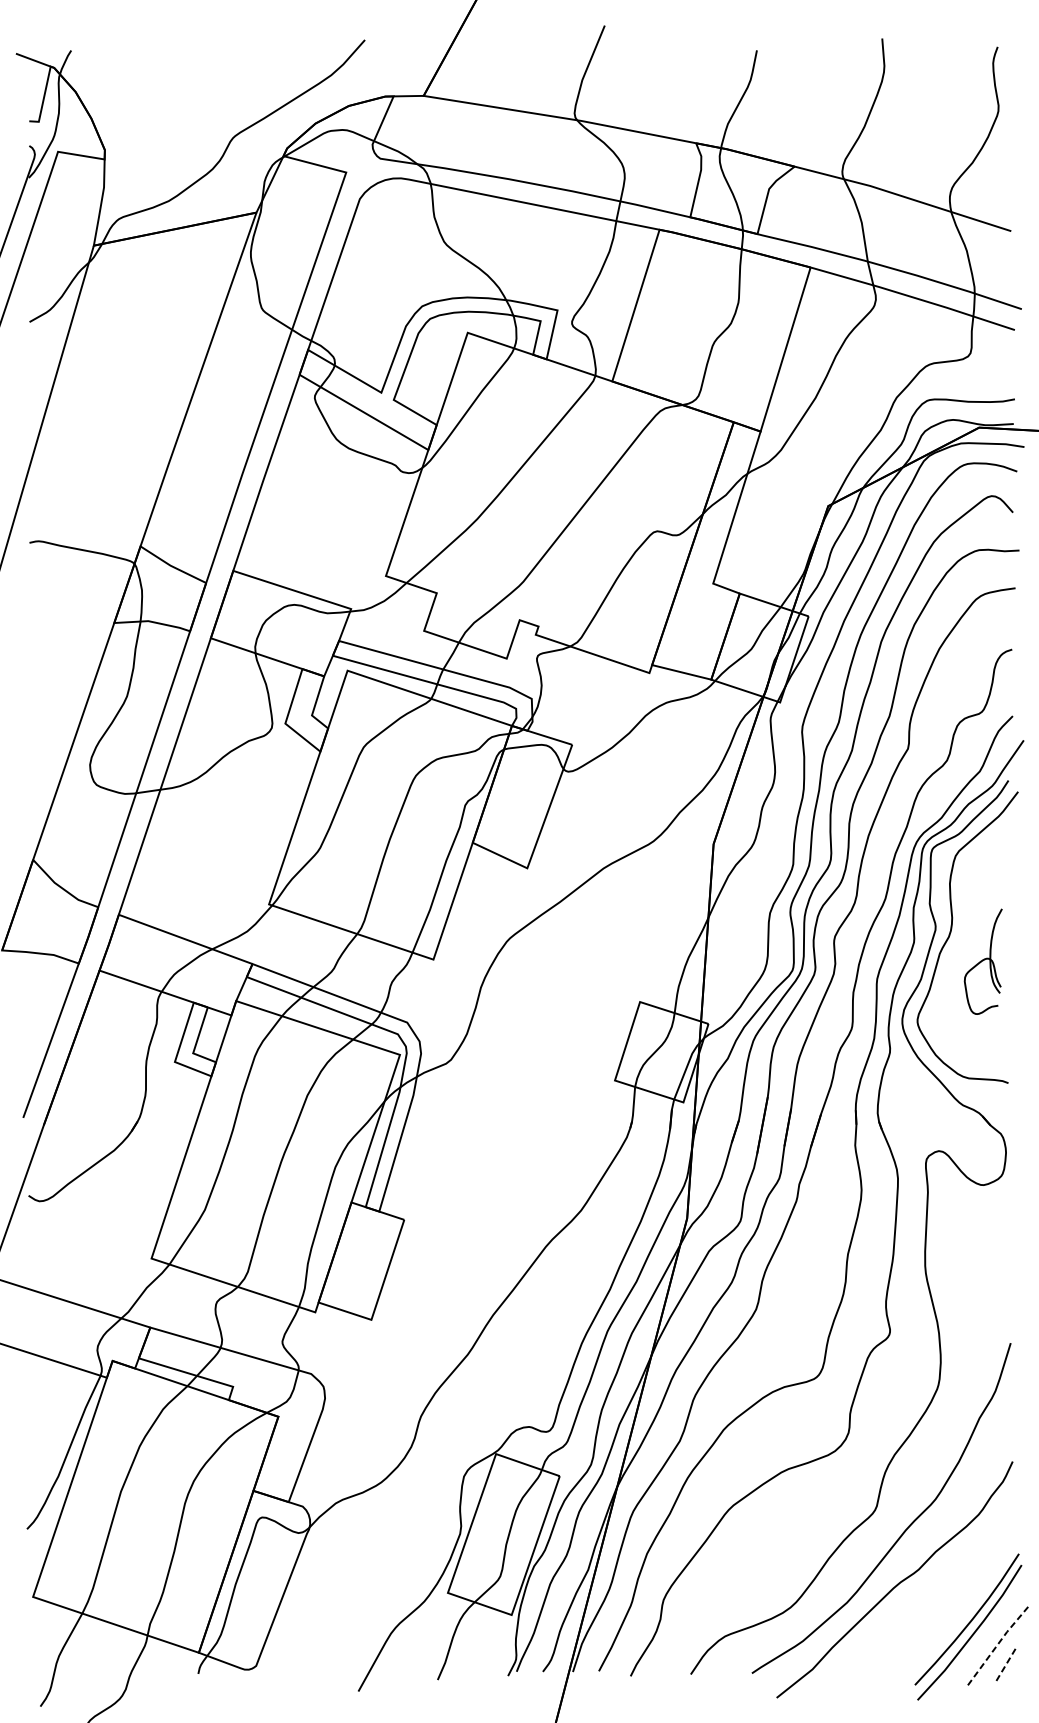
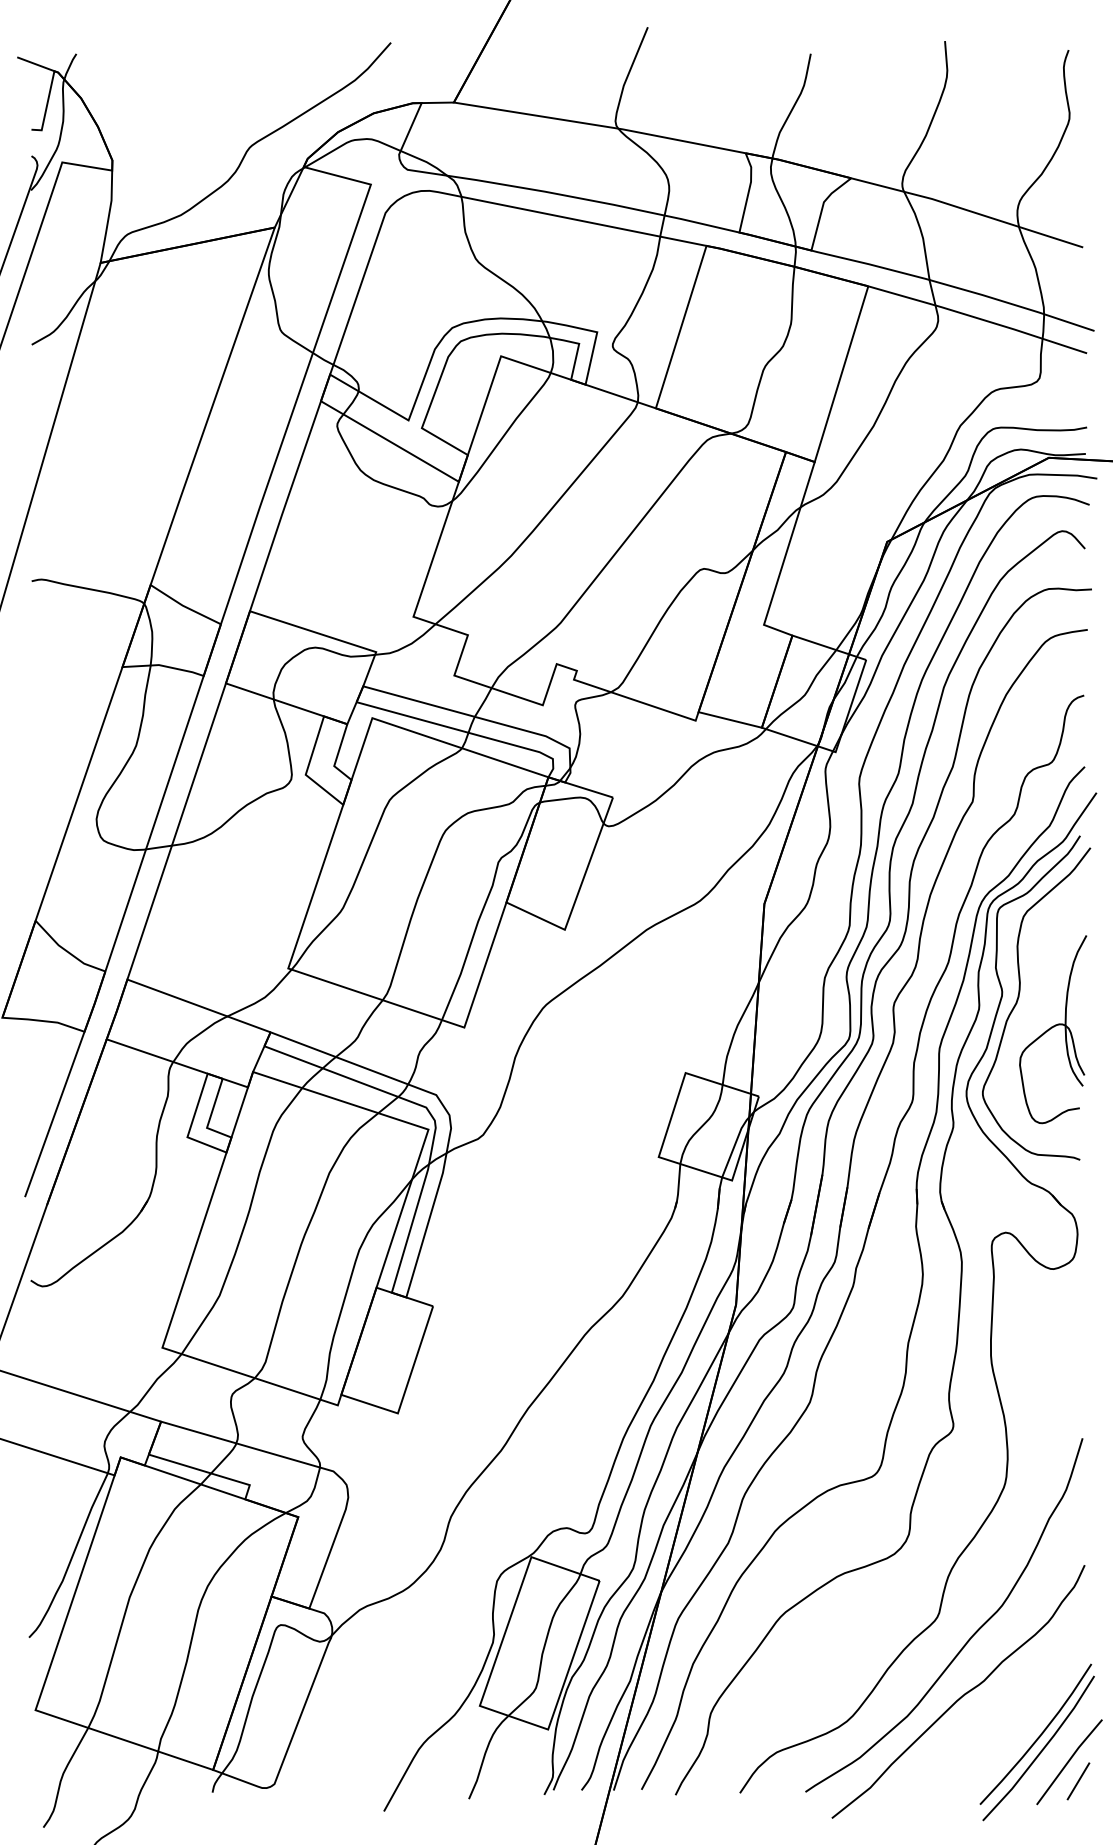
part: (983, 961) -> (1053, 1029), size x1.67
line: (997, 1644) -> (1068, 1761), dashed -> solid
line: (1006, 1663) -> (1078, 1781), dashed -> solid

